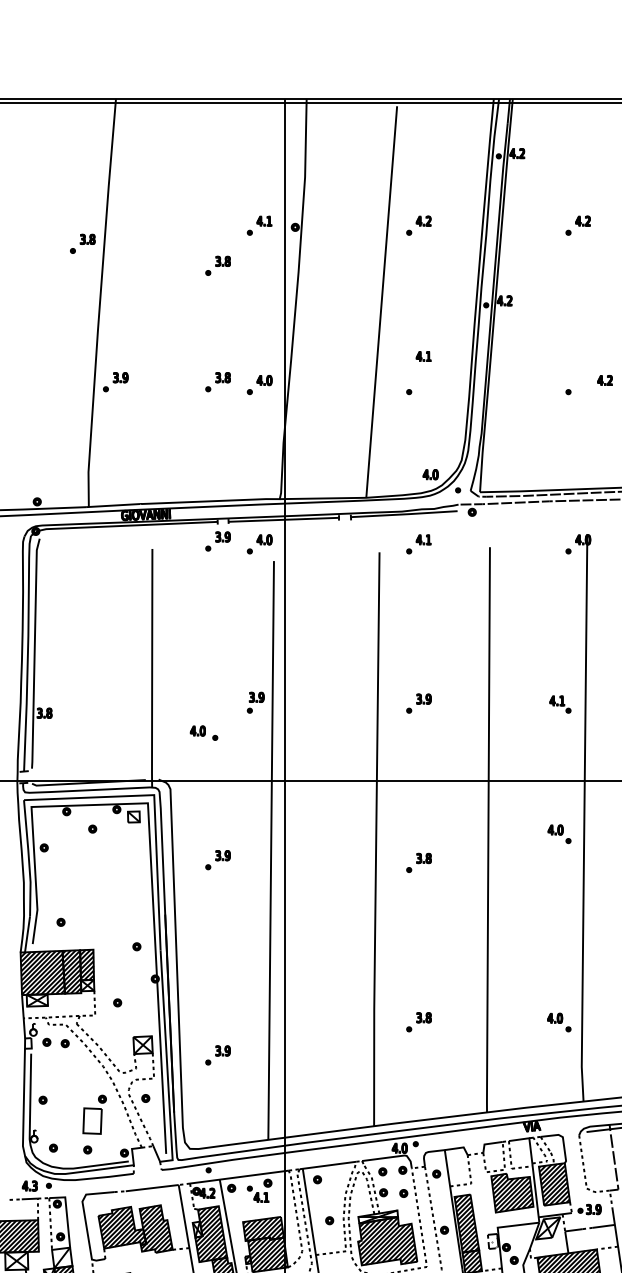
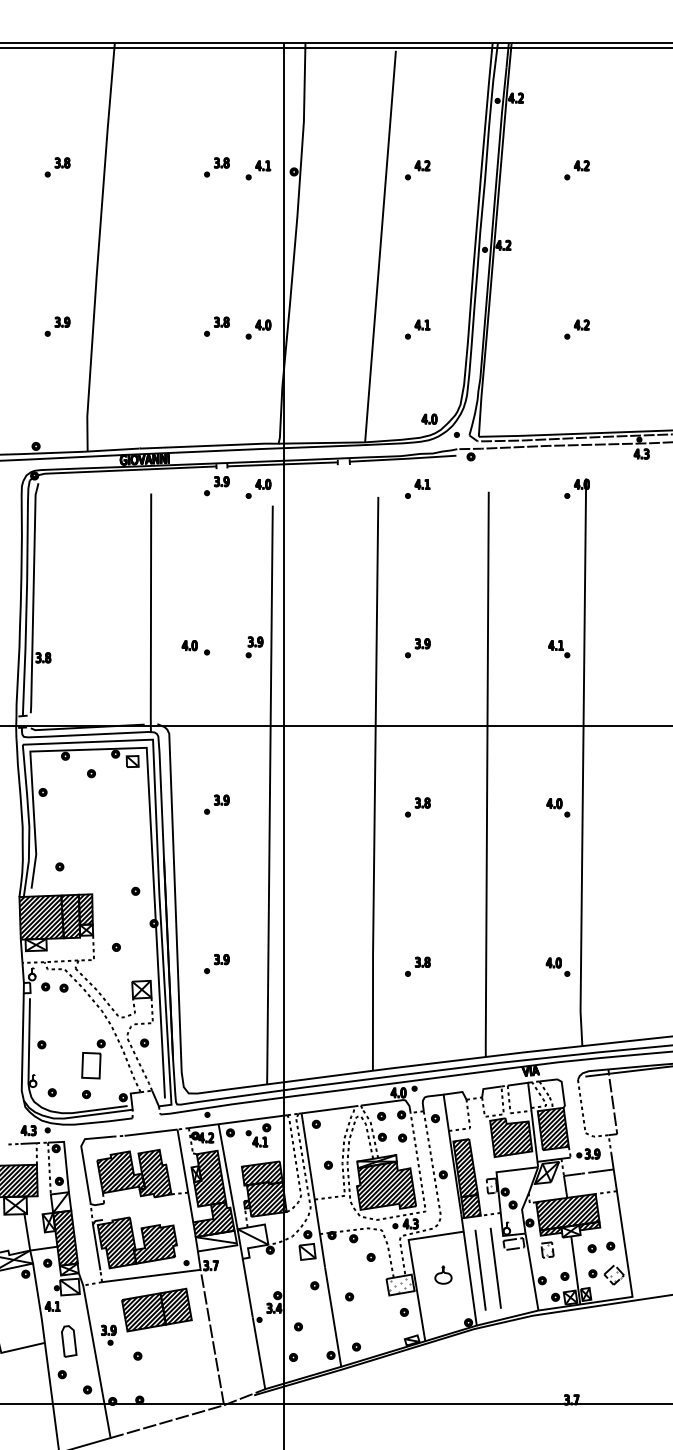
part: (82, 243) -> (57, 167), moved
part: (217, 265) -> (216, 167), moved
text: (423, 355) -> (422, 324), moved
text: (604, 379) -> (581, 324), moved
part: (115, 381) -> (57, 326), moved
part: (203, 732) -> (195, 647), moved
part: (559, 833) -> (558, 807), moved
part: (217, 1055) -> (216, 964), moved

